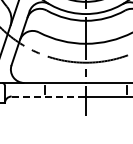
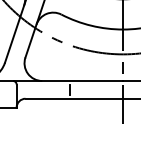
line: (49, 96) -> (75, 98), dashed -> solid

